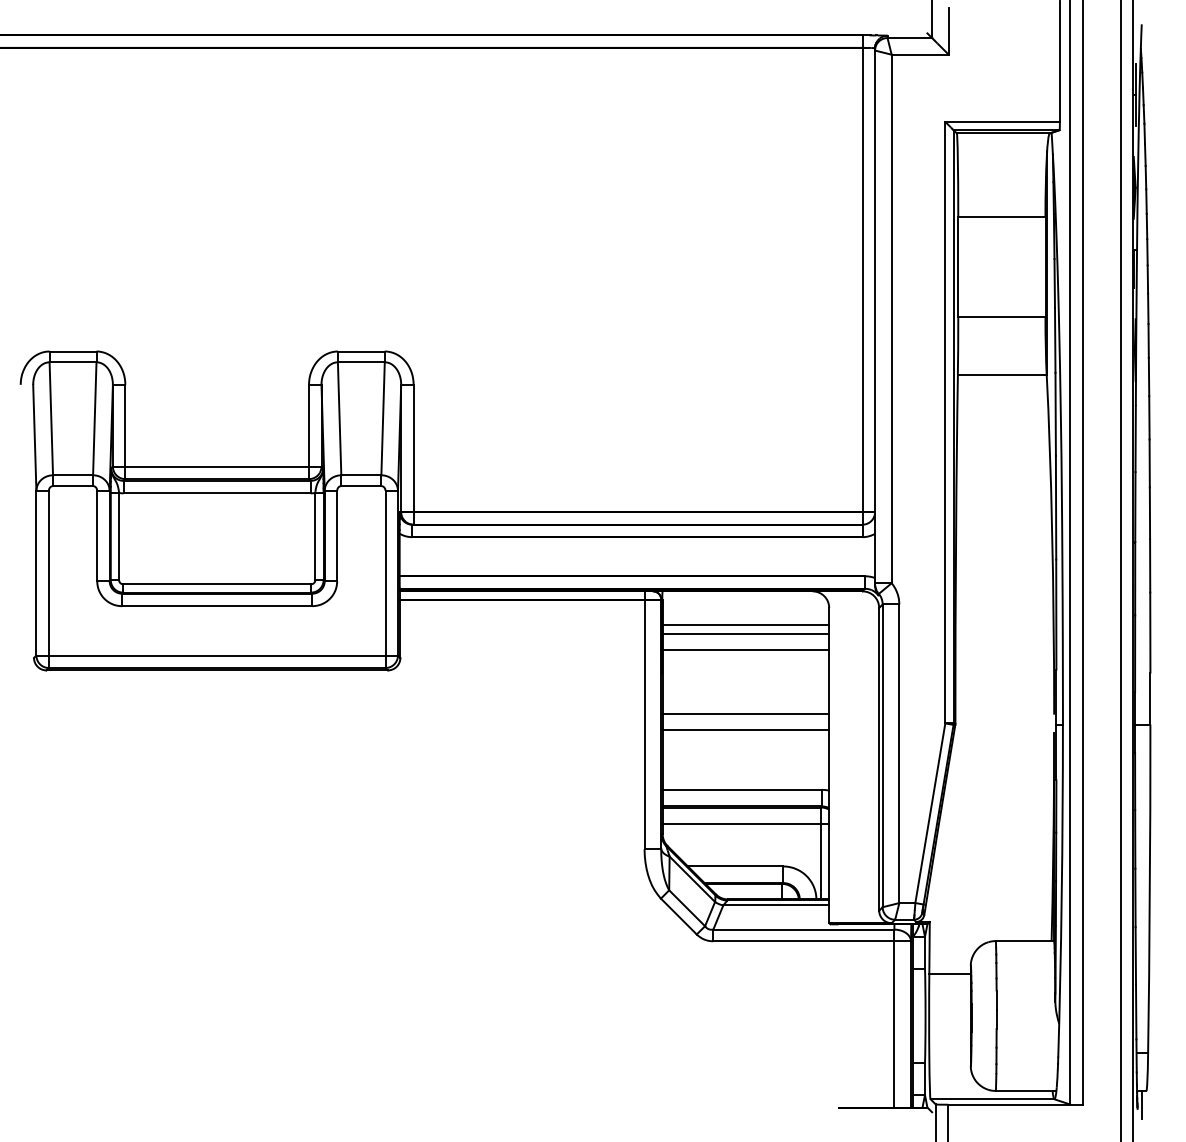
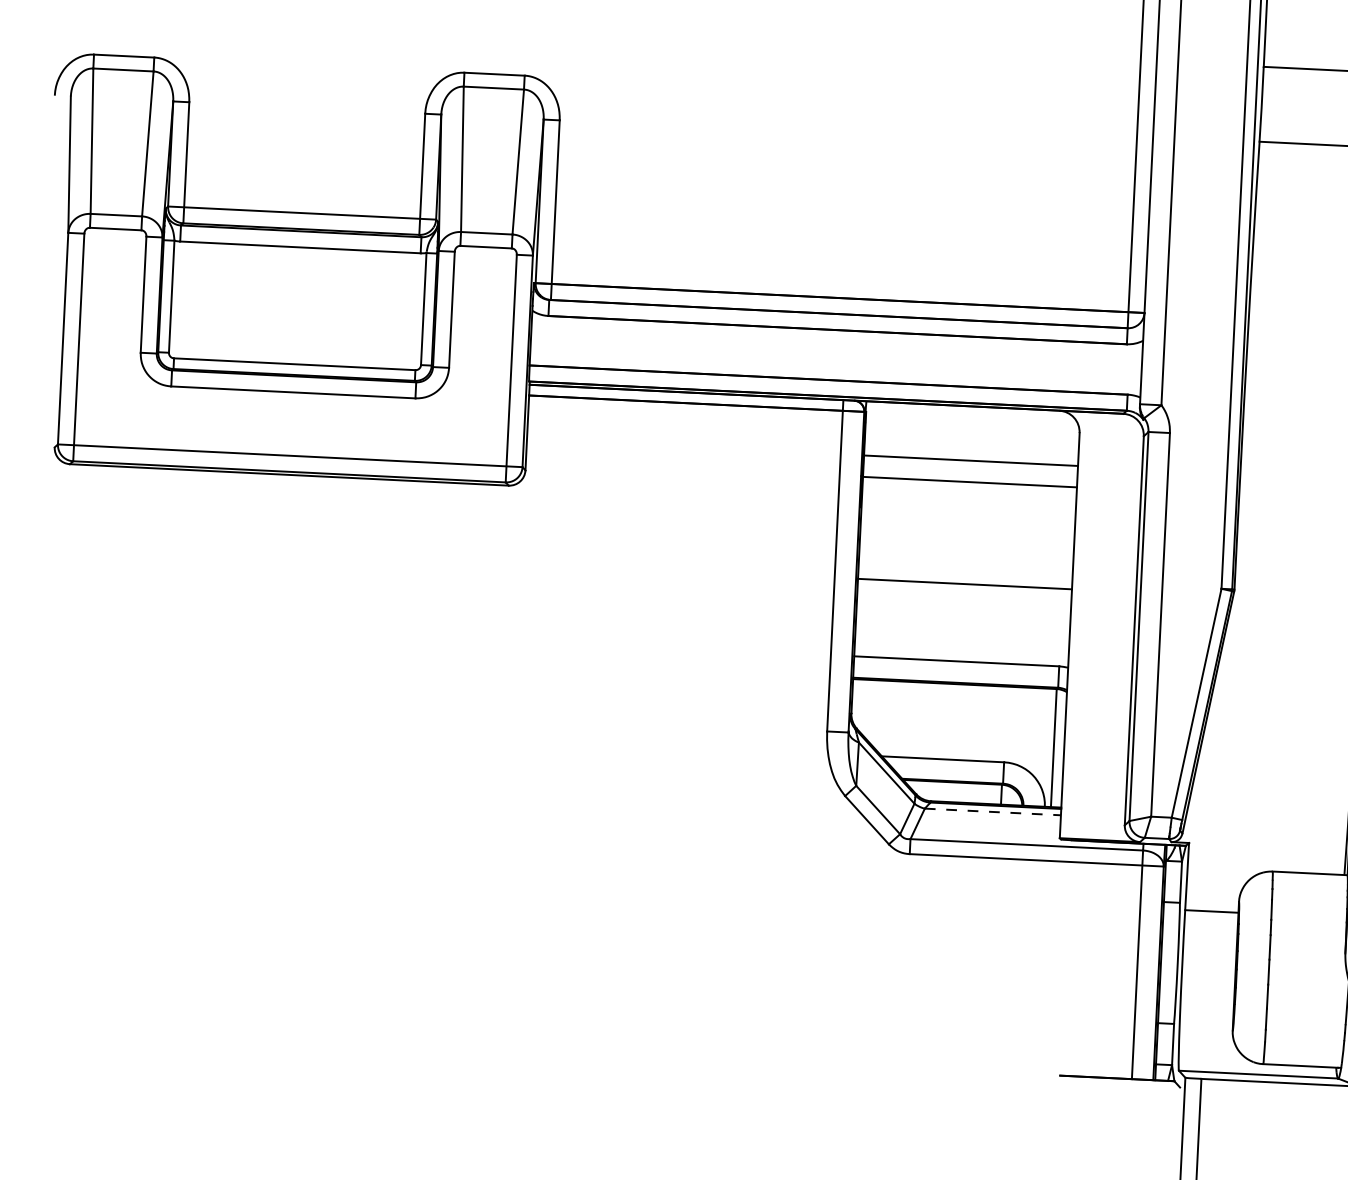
line: (745, 624) -> (970, 449), removed
line: (745, 714) -> (965, 564), removed
line: (745, 824) -> (958, 706), removed
line: (776, 905) -> (993, 812), solid -> dashed

